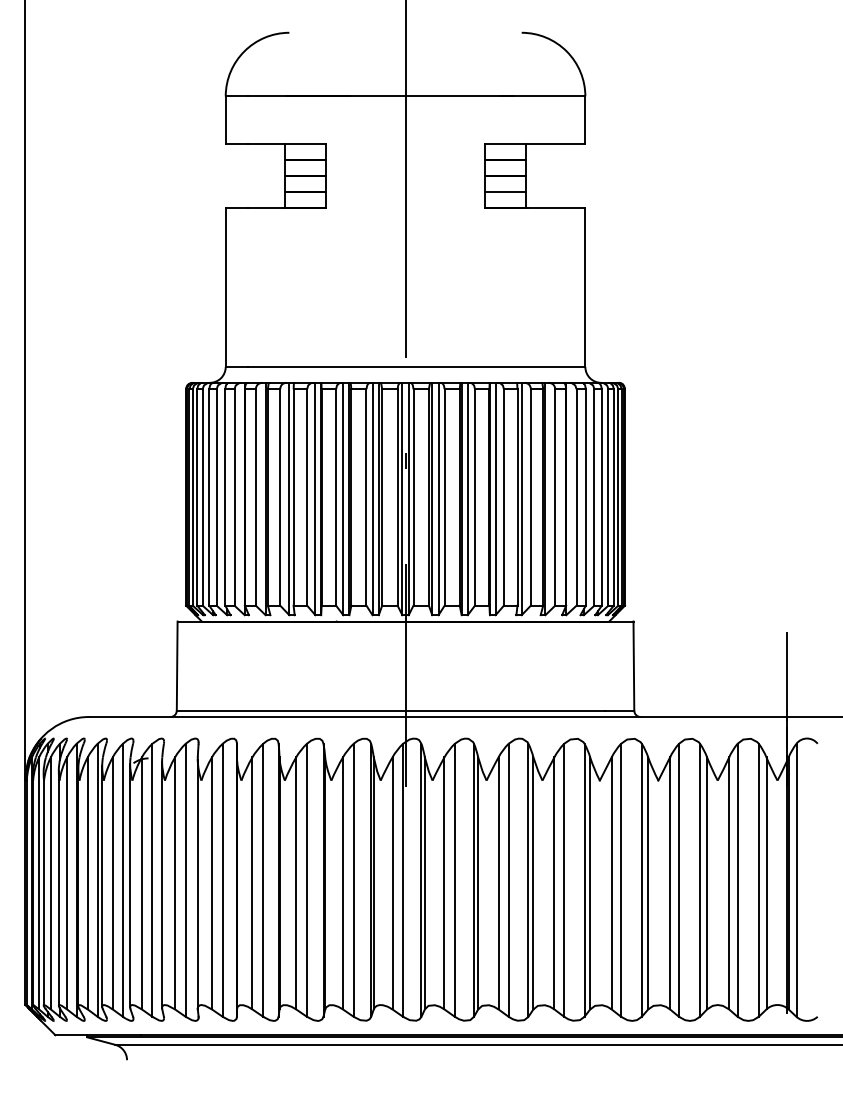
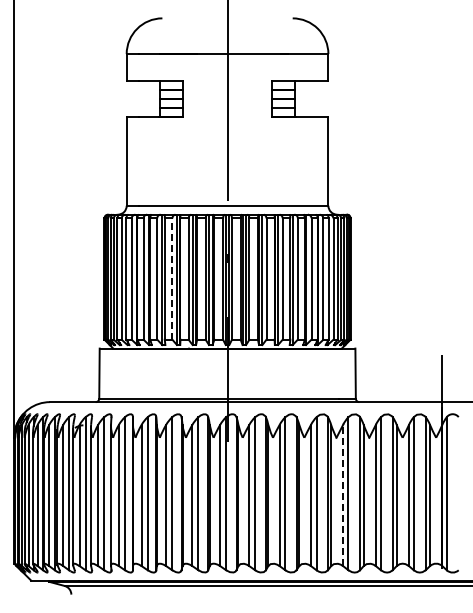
line: (307, 496) -> (172, 278), solid -> dashed
line: (612, 883) -> (343, 495), solid -> dashed

